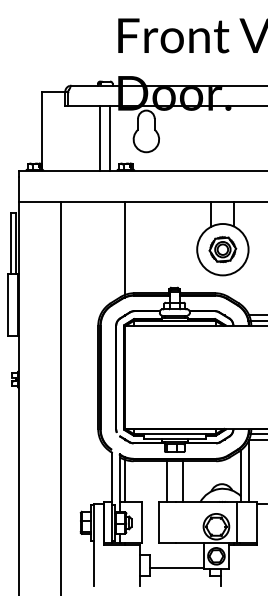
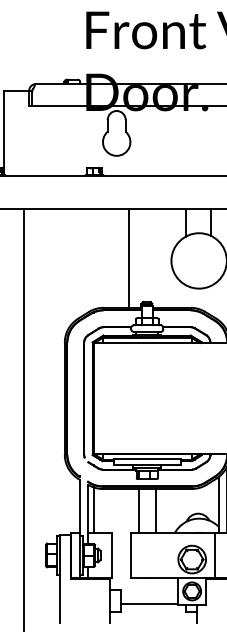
line: (100, 138) -> (67, 141), removed
line: (110, 138) -> (77, 141), removed
line: (125, 247) -> (129, 258), moved
part: (222, 249) -> (198, 260), removed

